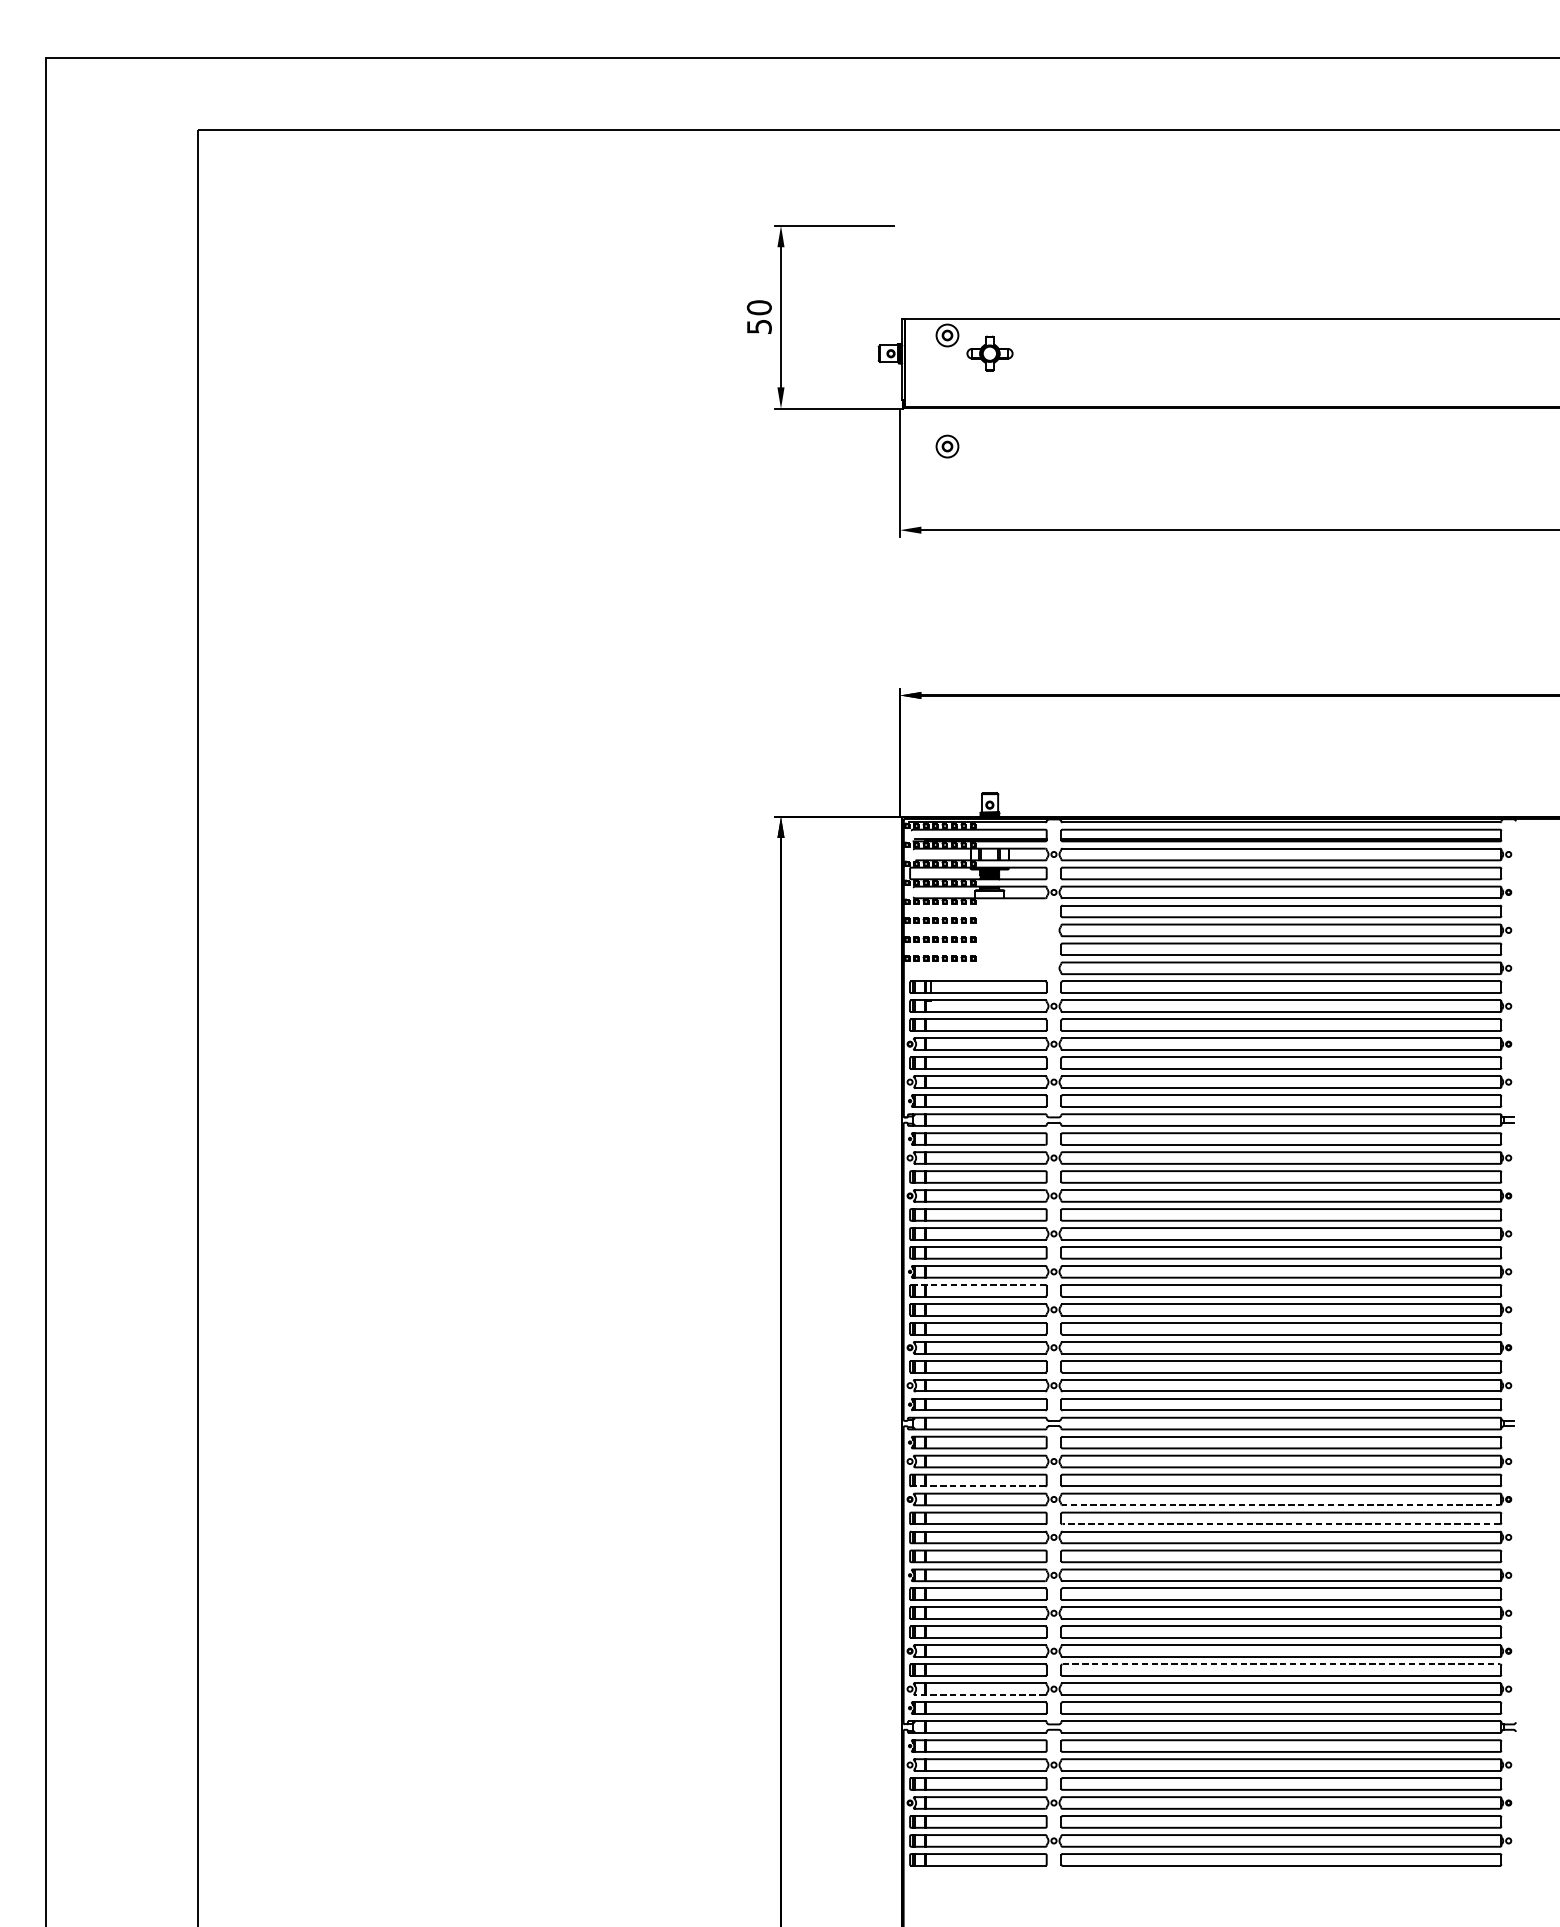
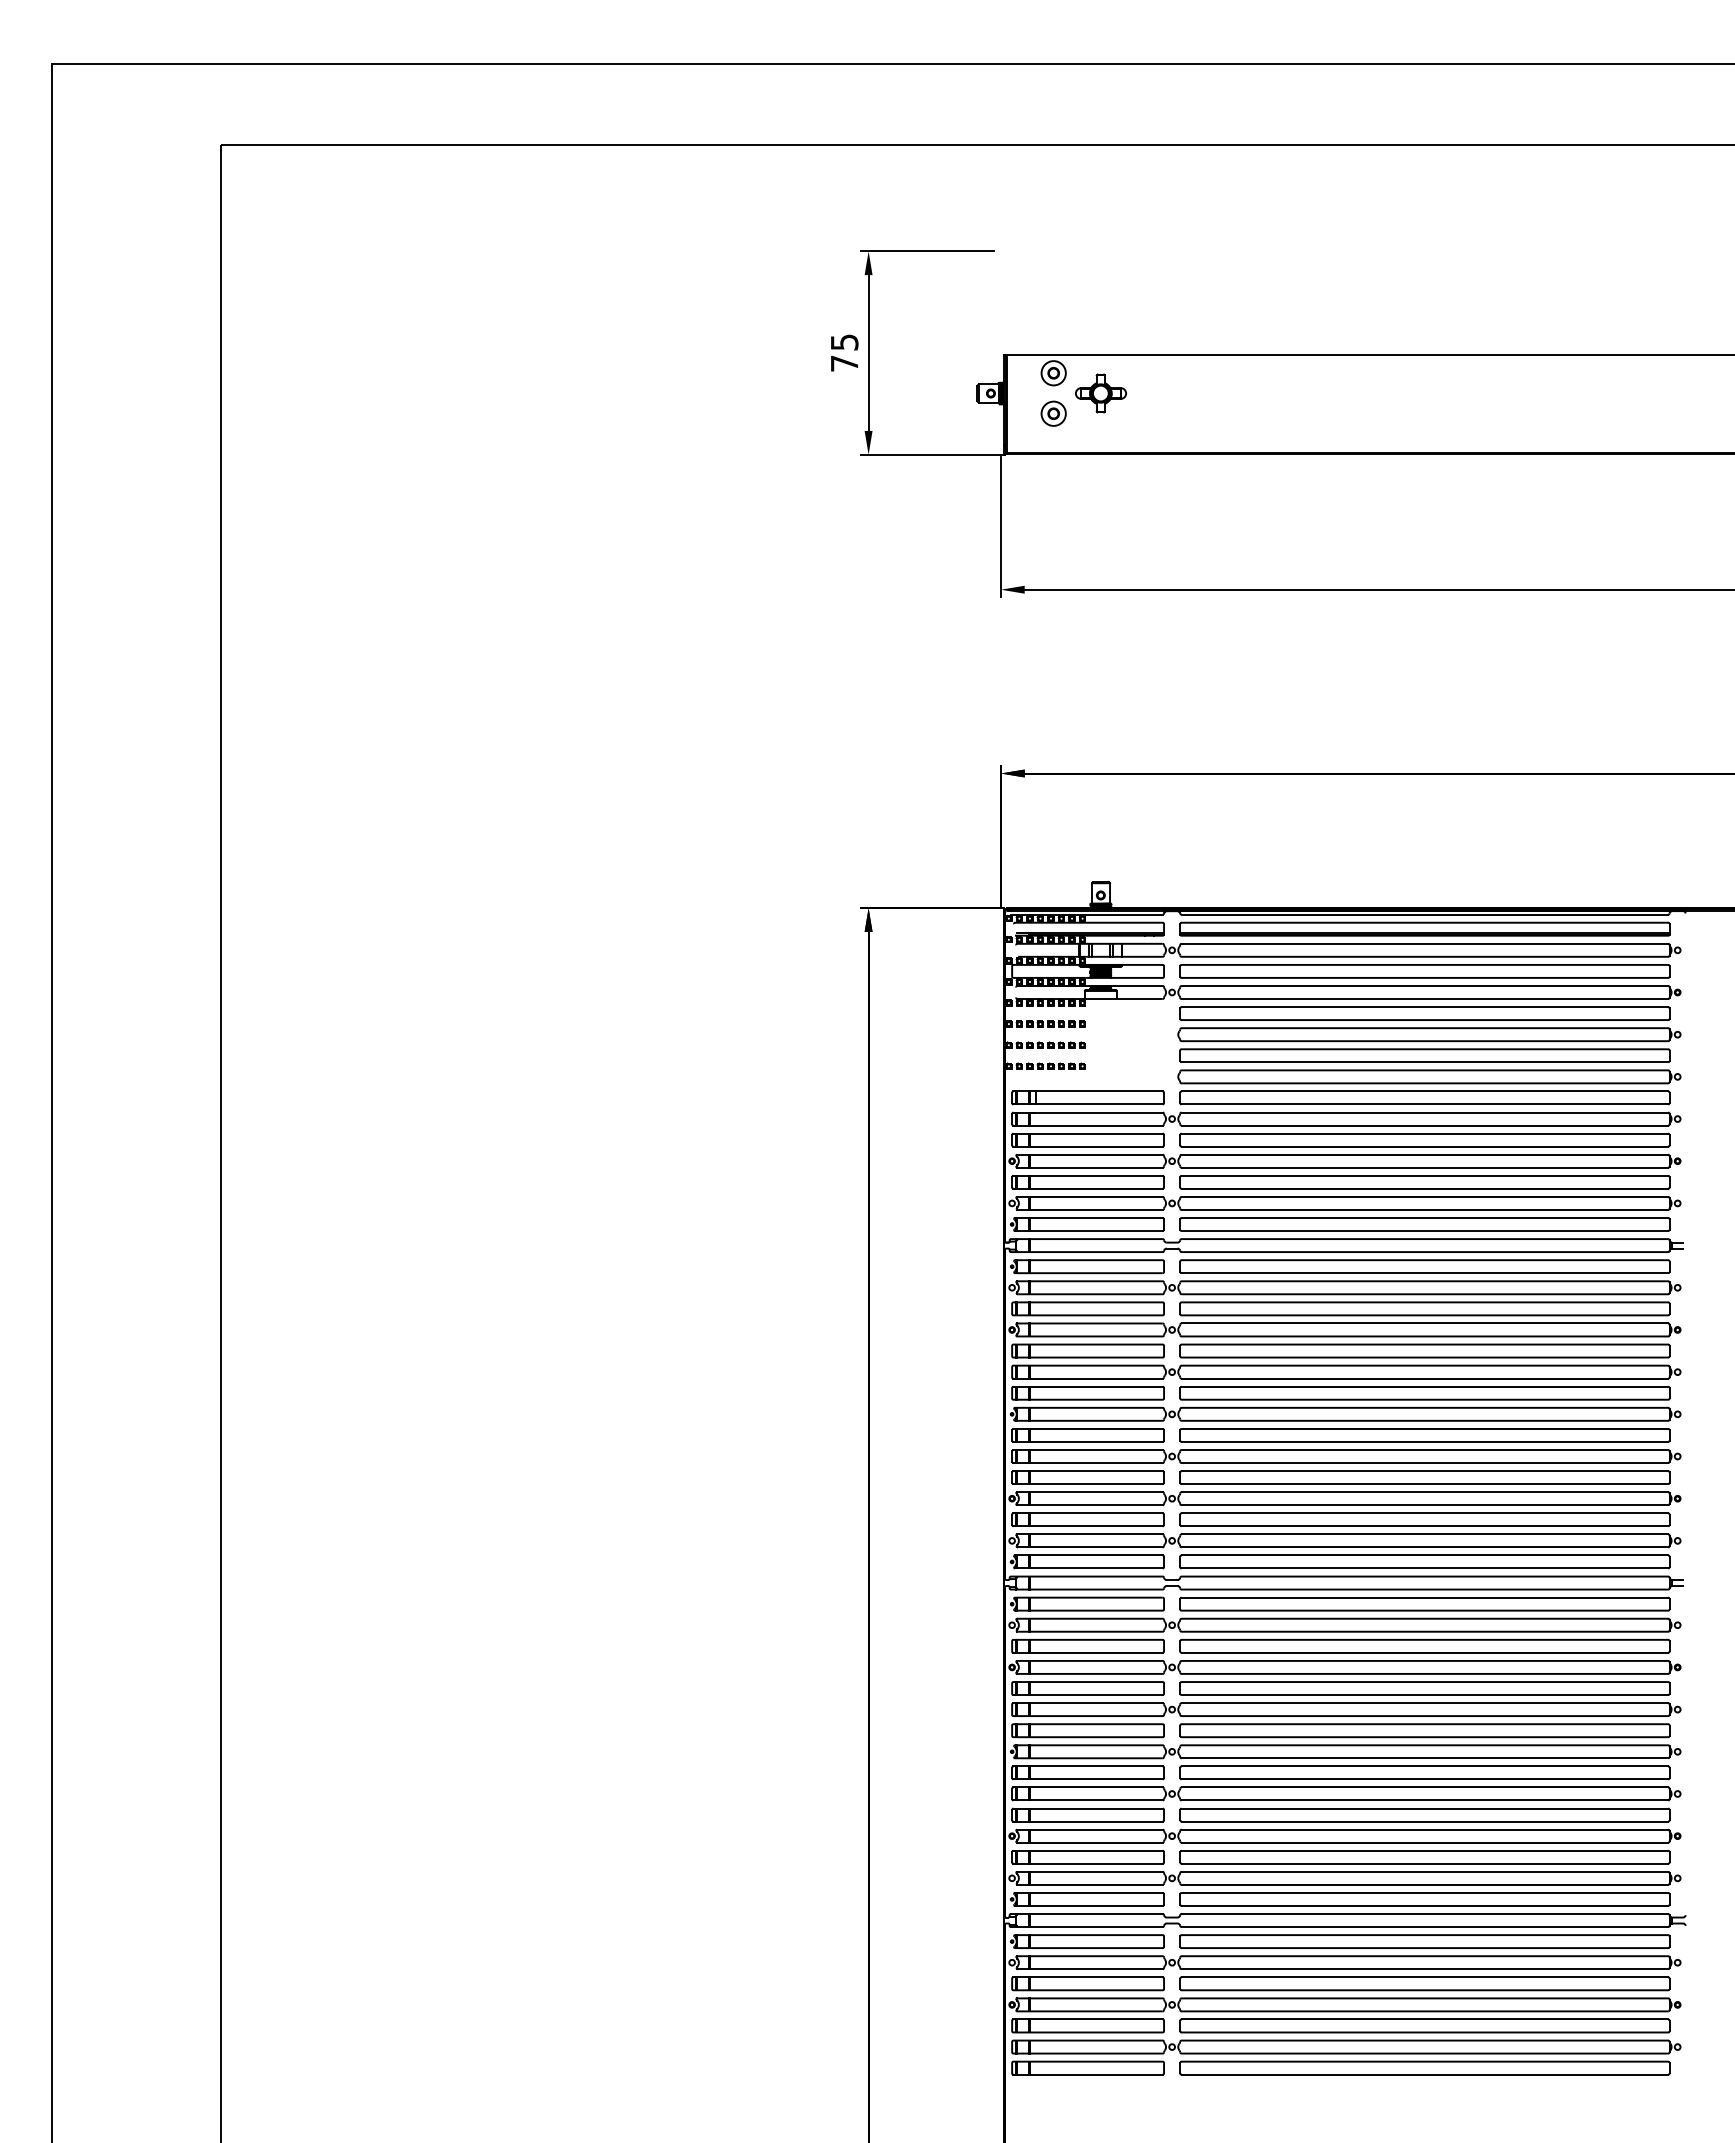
text: (759, 316) -> (844, 352), 50 -> 75
part: (947, 446) -> (1053, 413), moved
line: (978, 1284) -> (1088, 1428), dashed -> solid
line: (978, 1486) -> (1088, 1652), dashed -> solid
line: (1281, 1504) -> (1425, 1673), dashed -> solid
line: (1280, 1524) -> (1424, 1695), dashed -> solid
line: (1281, 1664) -> (1425, 1850), dashed -> solid
line: (979, 1694) -> (1089, 1884), dashed -> solid

